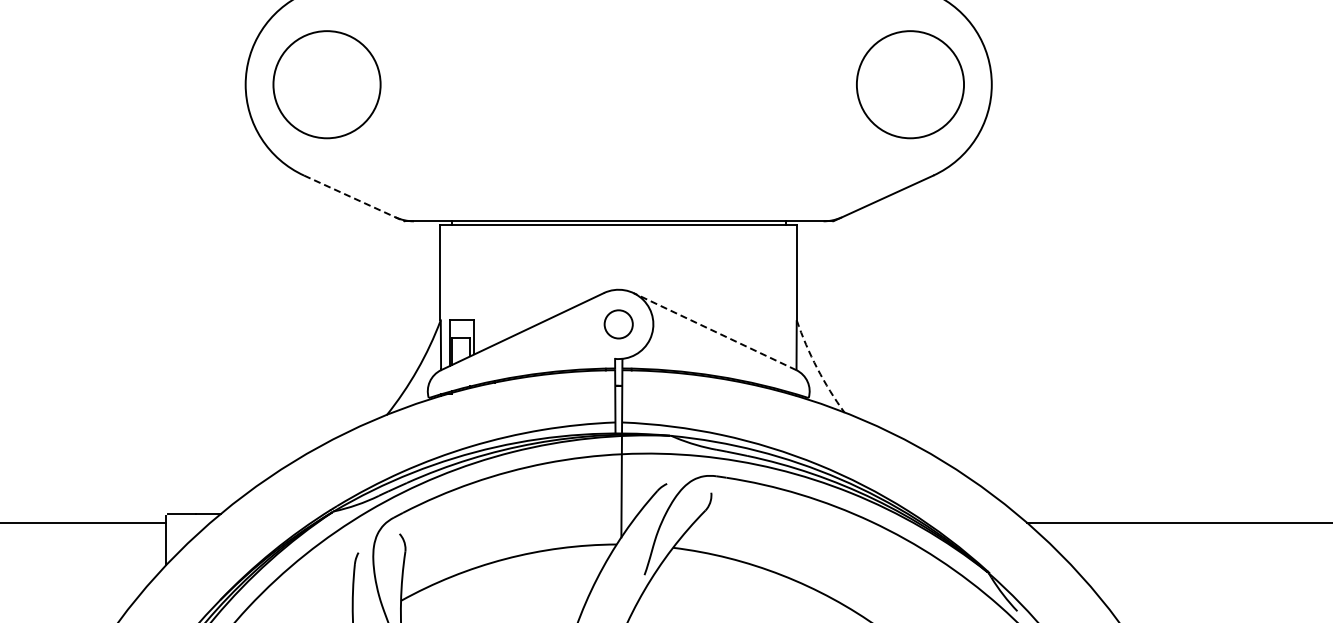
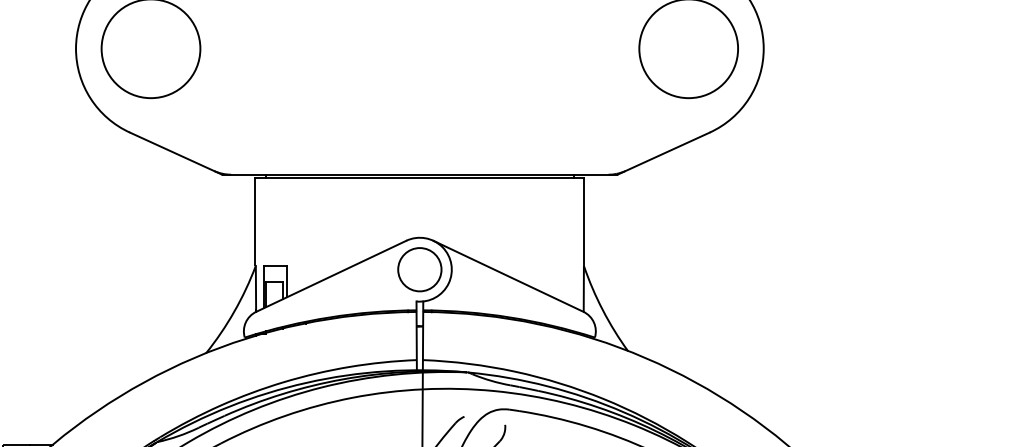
line: (353, 198) -> (175, 153), dashed -> solid
circle: (618, 323) -> (419, 268), size x1.67
line: (714, 331) -> (508, 276), dashed -> solid
arc: (817, 368) -> (603, 310), dashed -> solid

